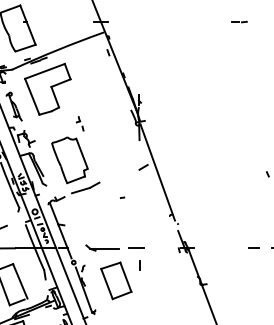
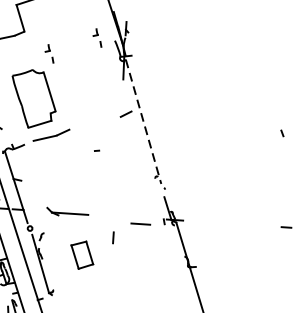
part: (116, 108) -> (96, 37), added
line: (157, 172) -> (143, 121), solid -> dashed
line: (136, 247) -> (140, 223), moved
line: (253, 247) -> (258, 224), removed
part: (116, 280) -> (82, 254), size x0.6

